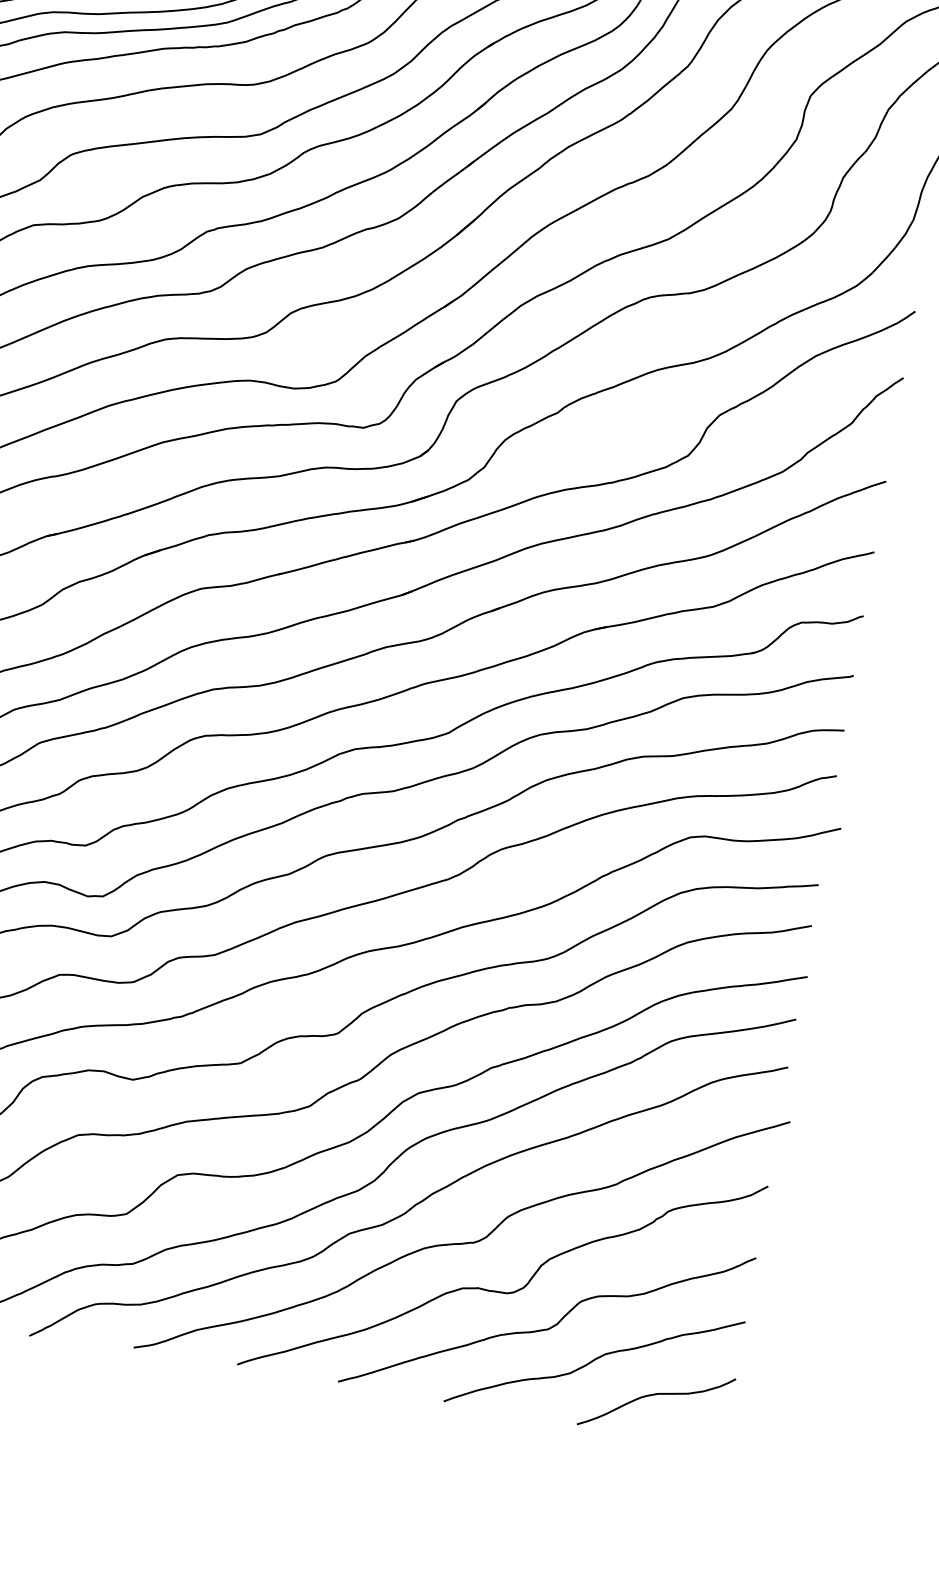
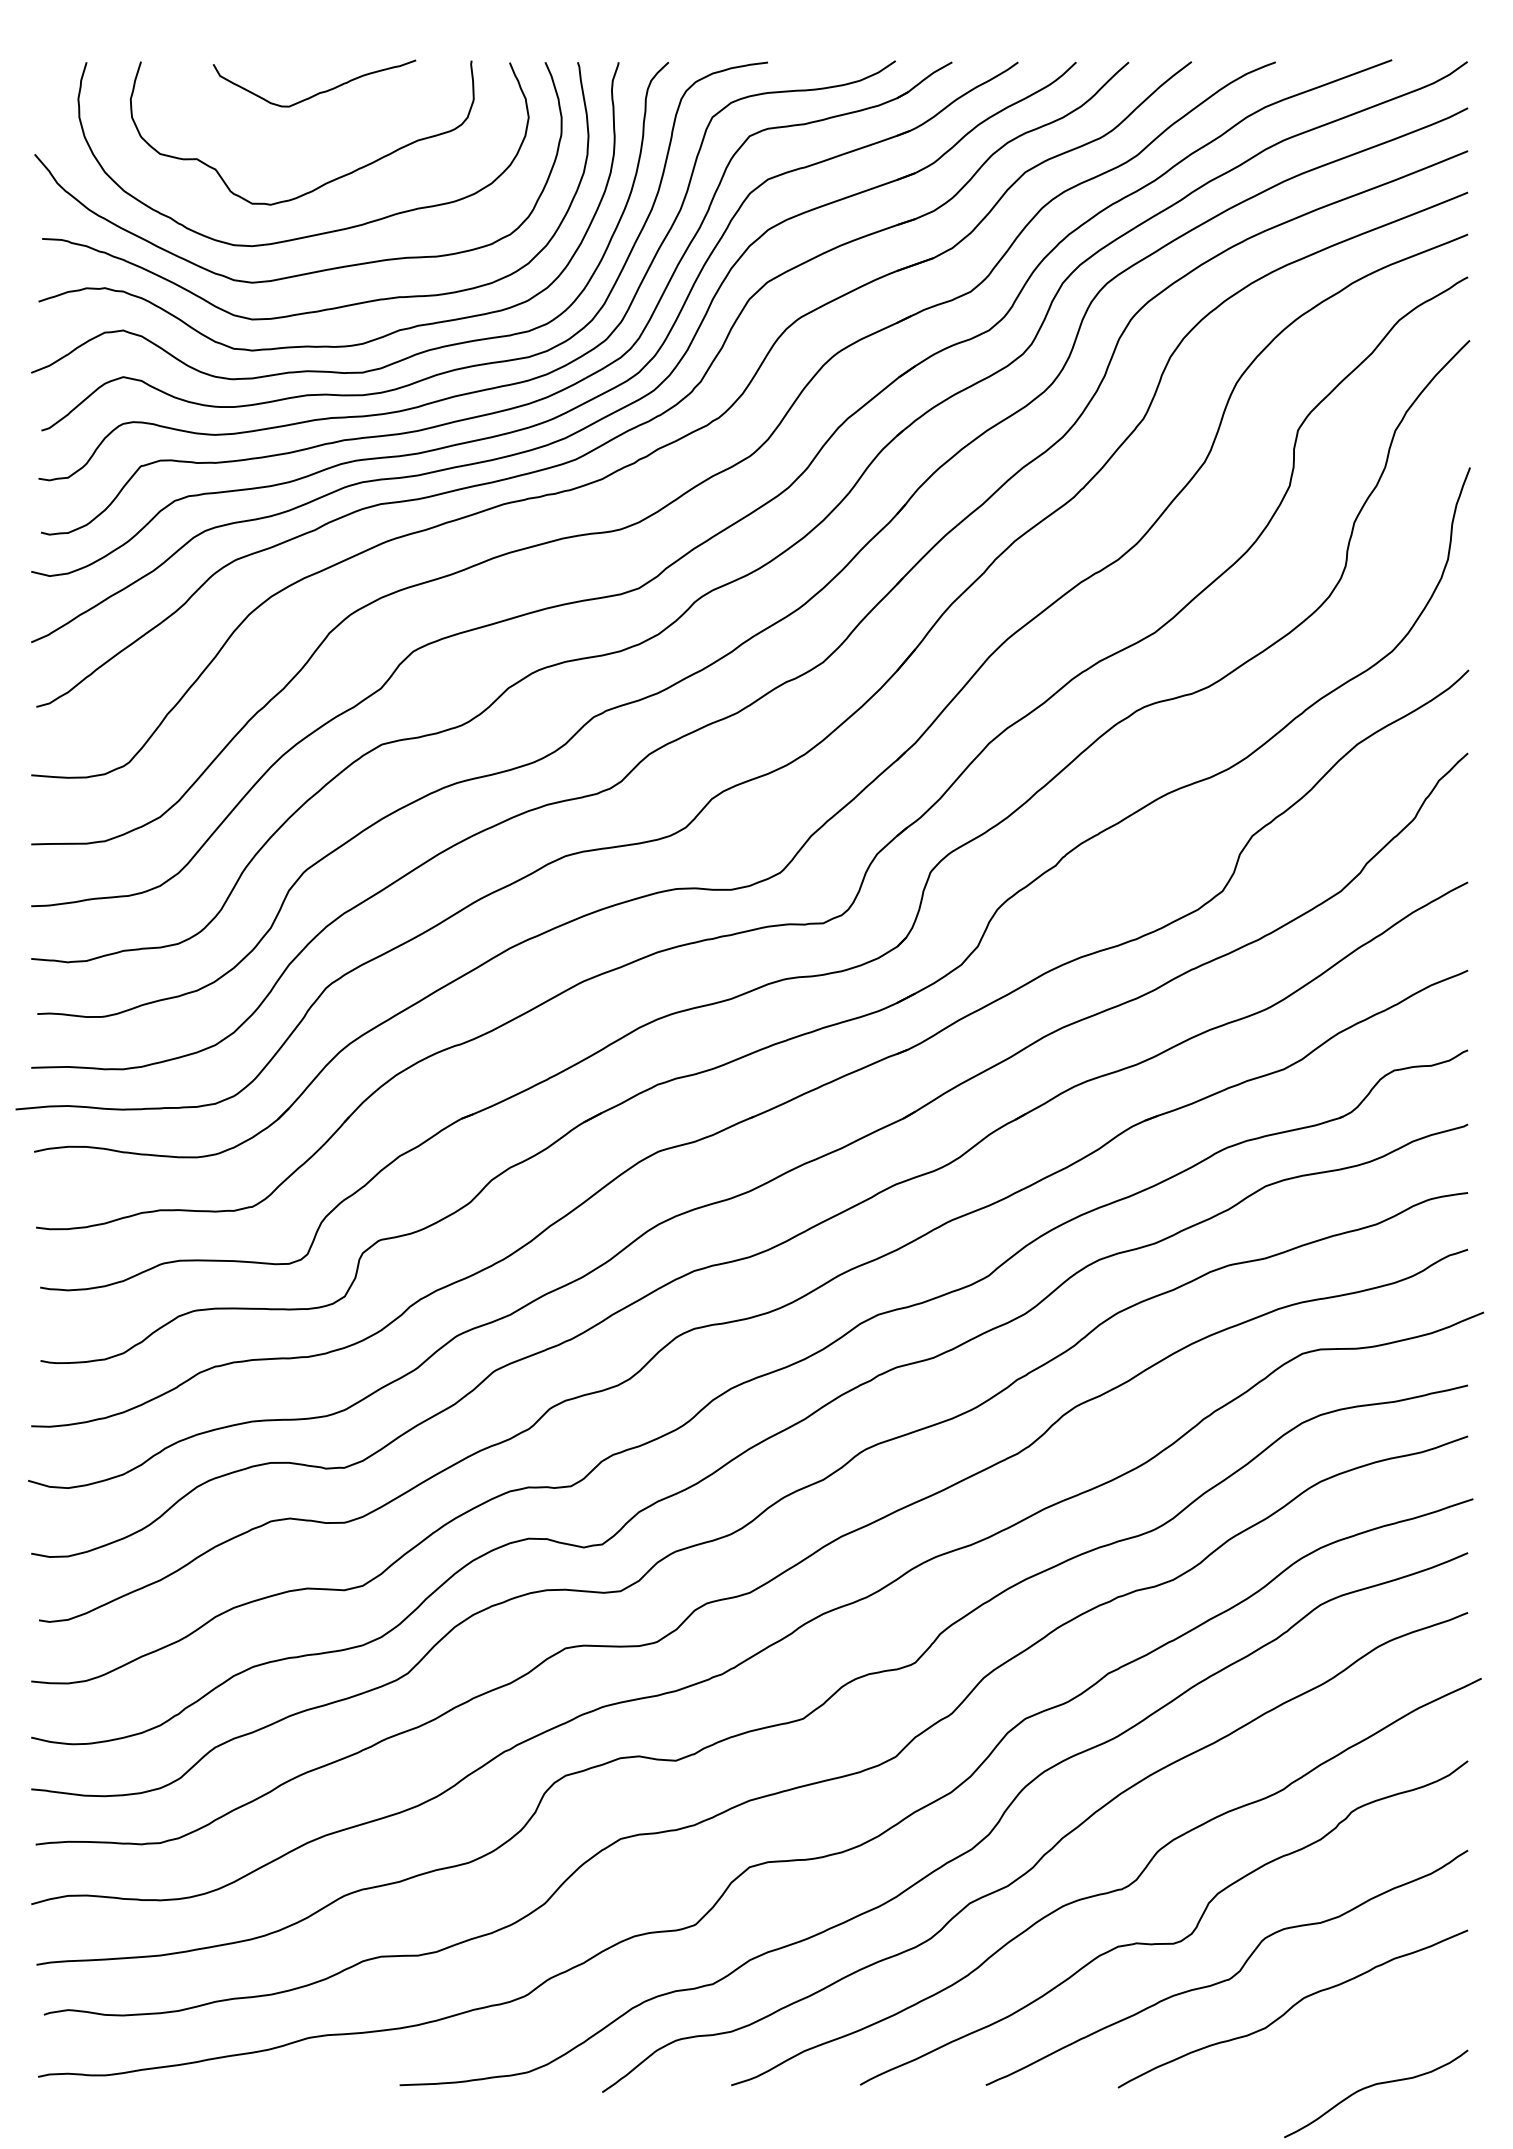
curve: (655, 1395) -> (1373, 2086), moved

